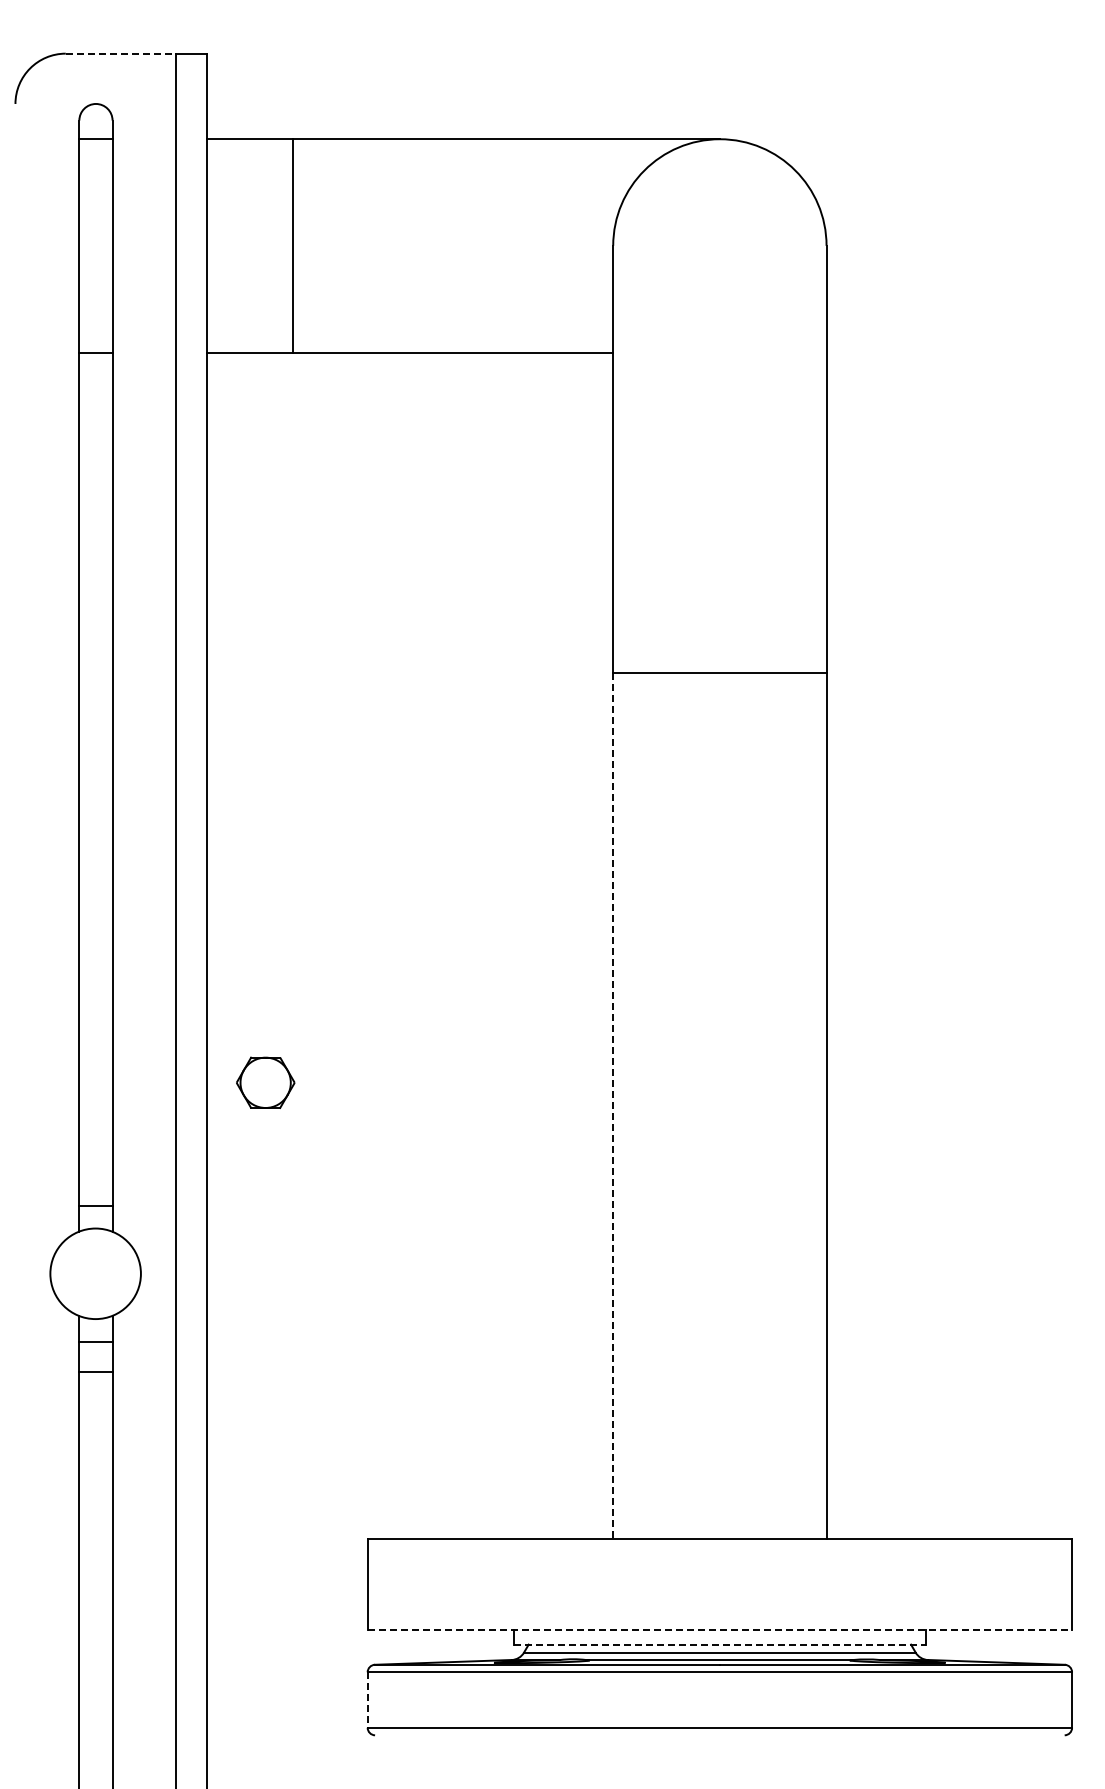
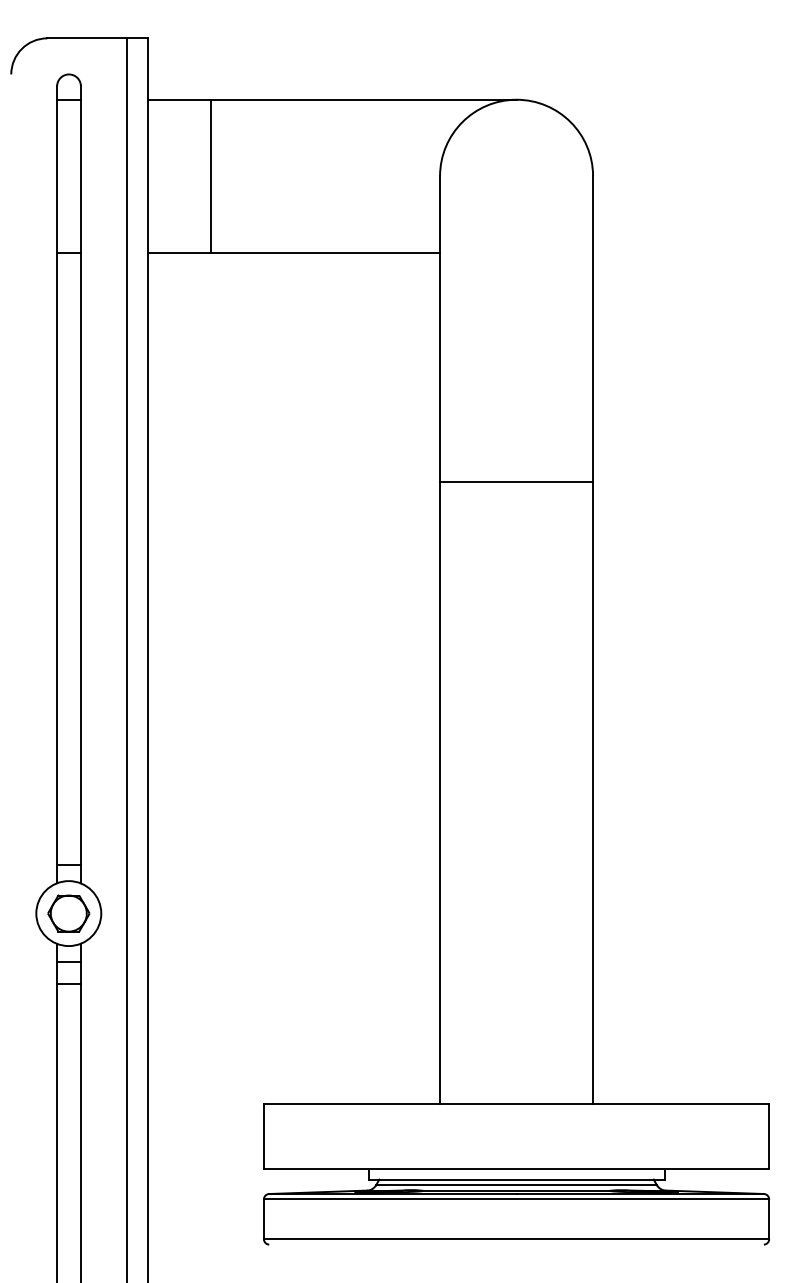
line: (121, 53) -> (87, 38), dashed -> solid
part: (265, 1082) -> (68, 913), moved
line: (613, 1106) -> (440, 793), dashed -> solid
line: (720, 1629) -> (517, 1168), dashed -> solid
line: (720, 1644) -> (517, 1179), dashed -> solid
line: (367, 1700) -> (263, 1219), dashed -> solid

